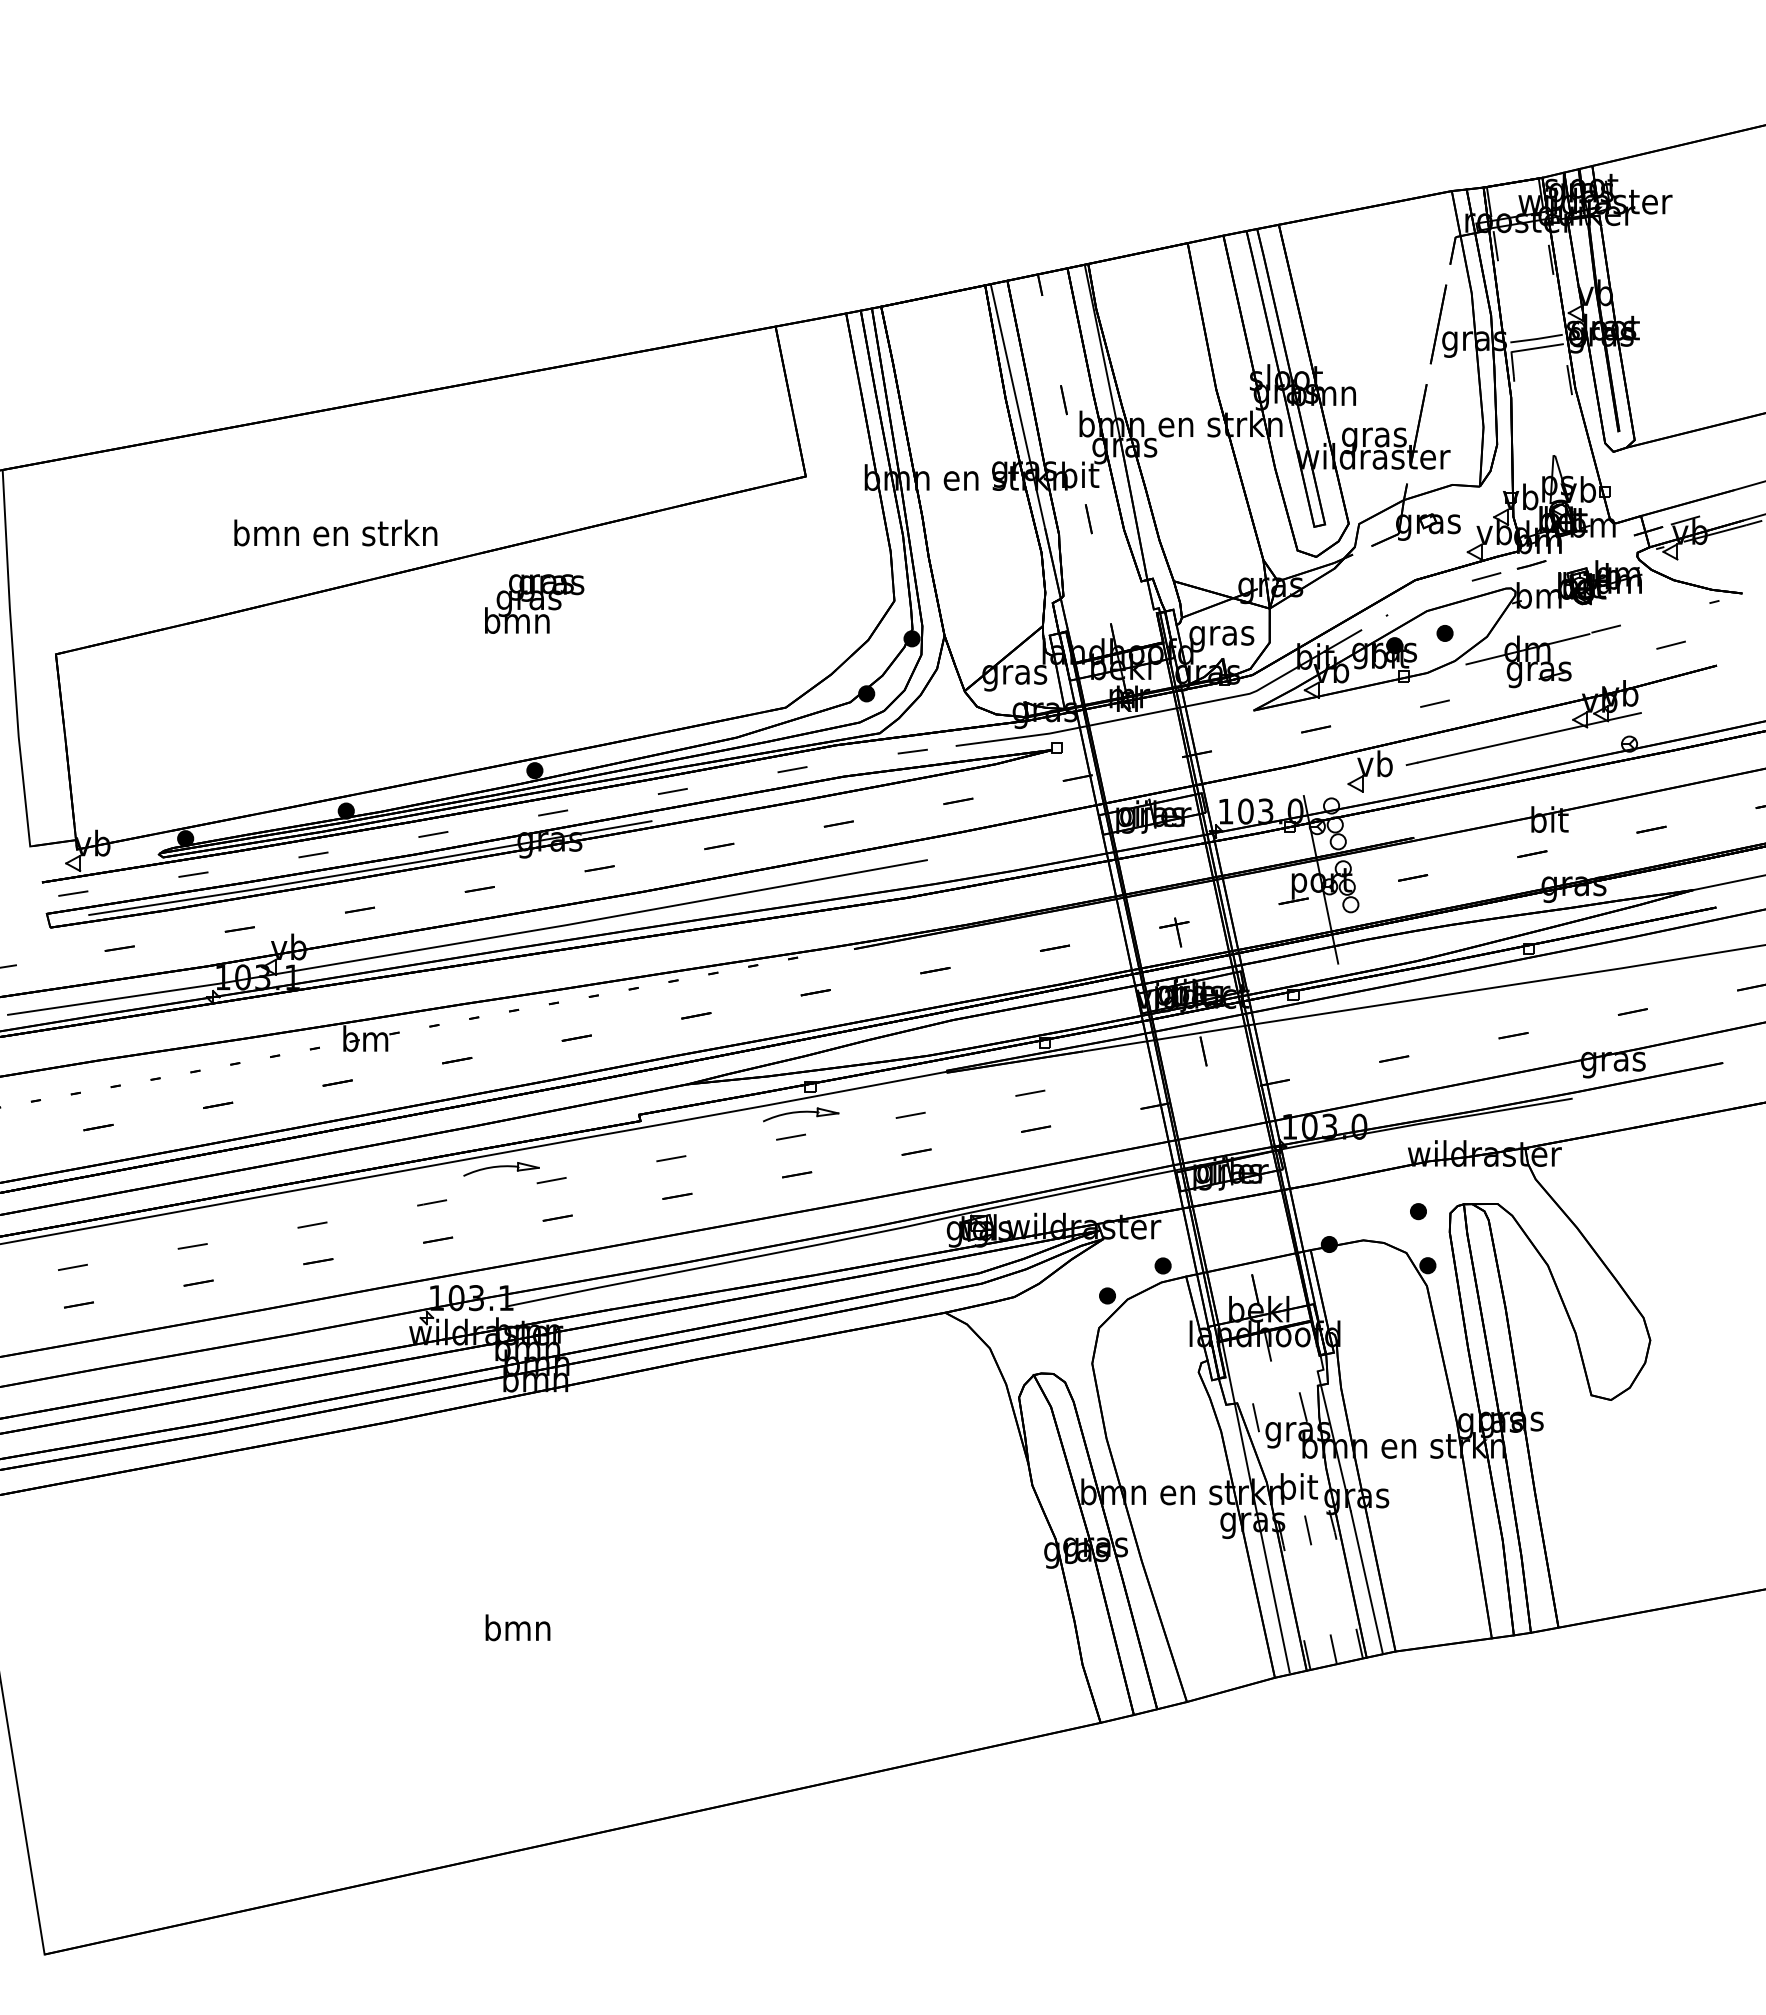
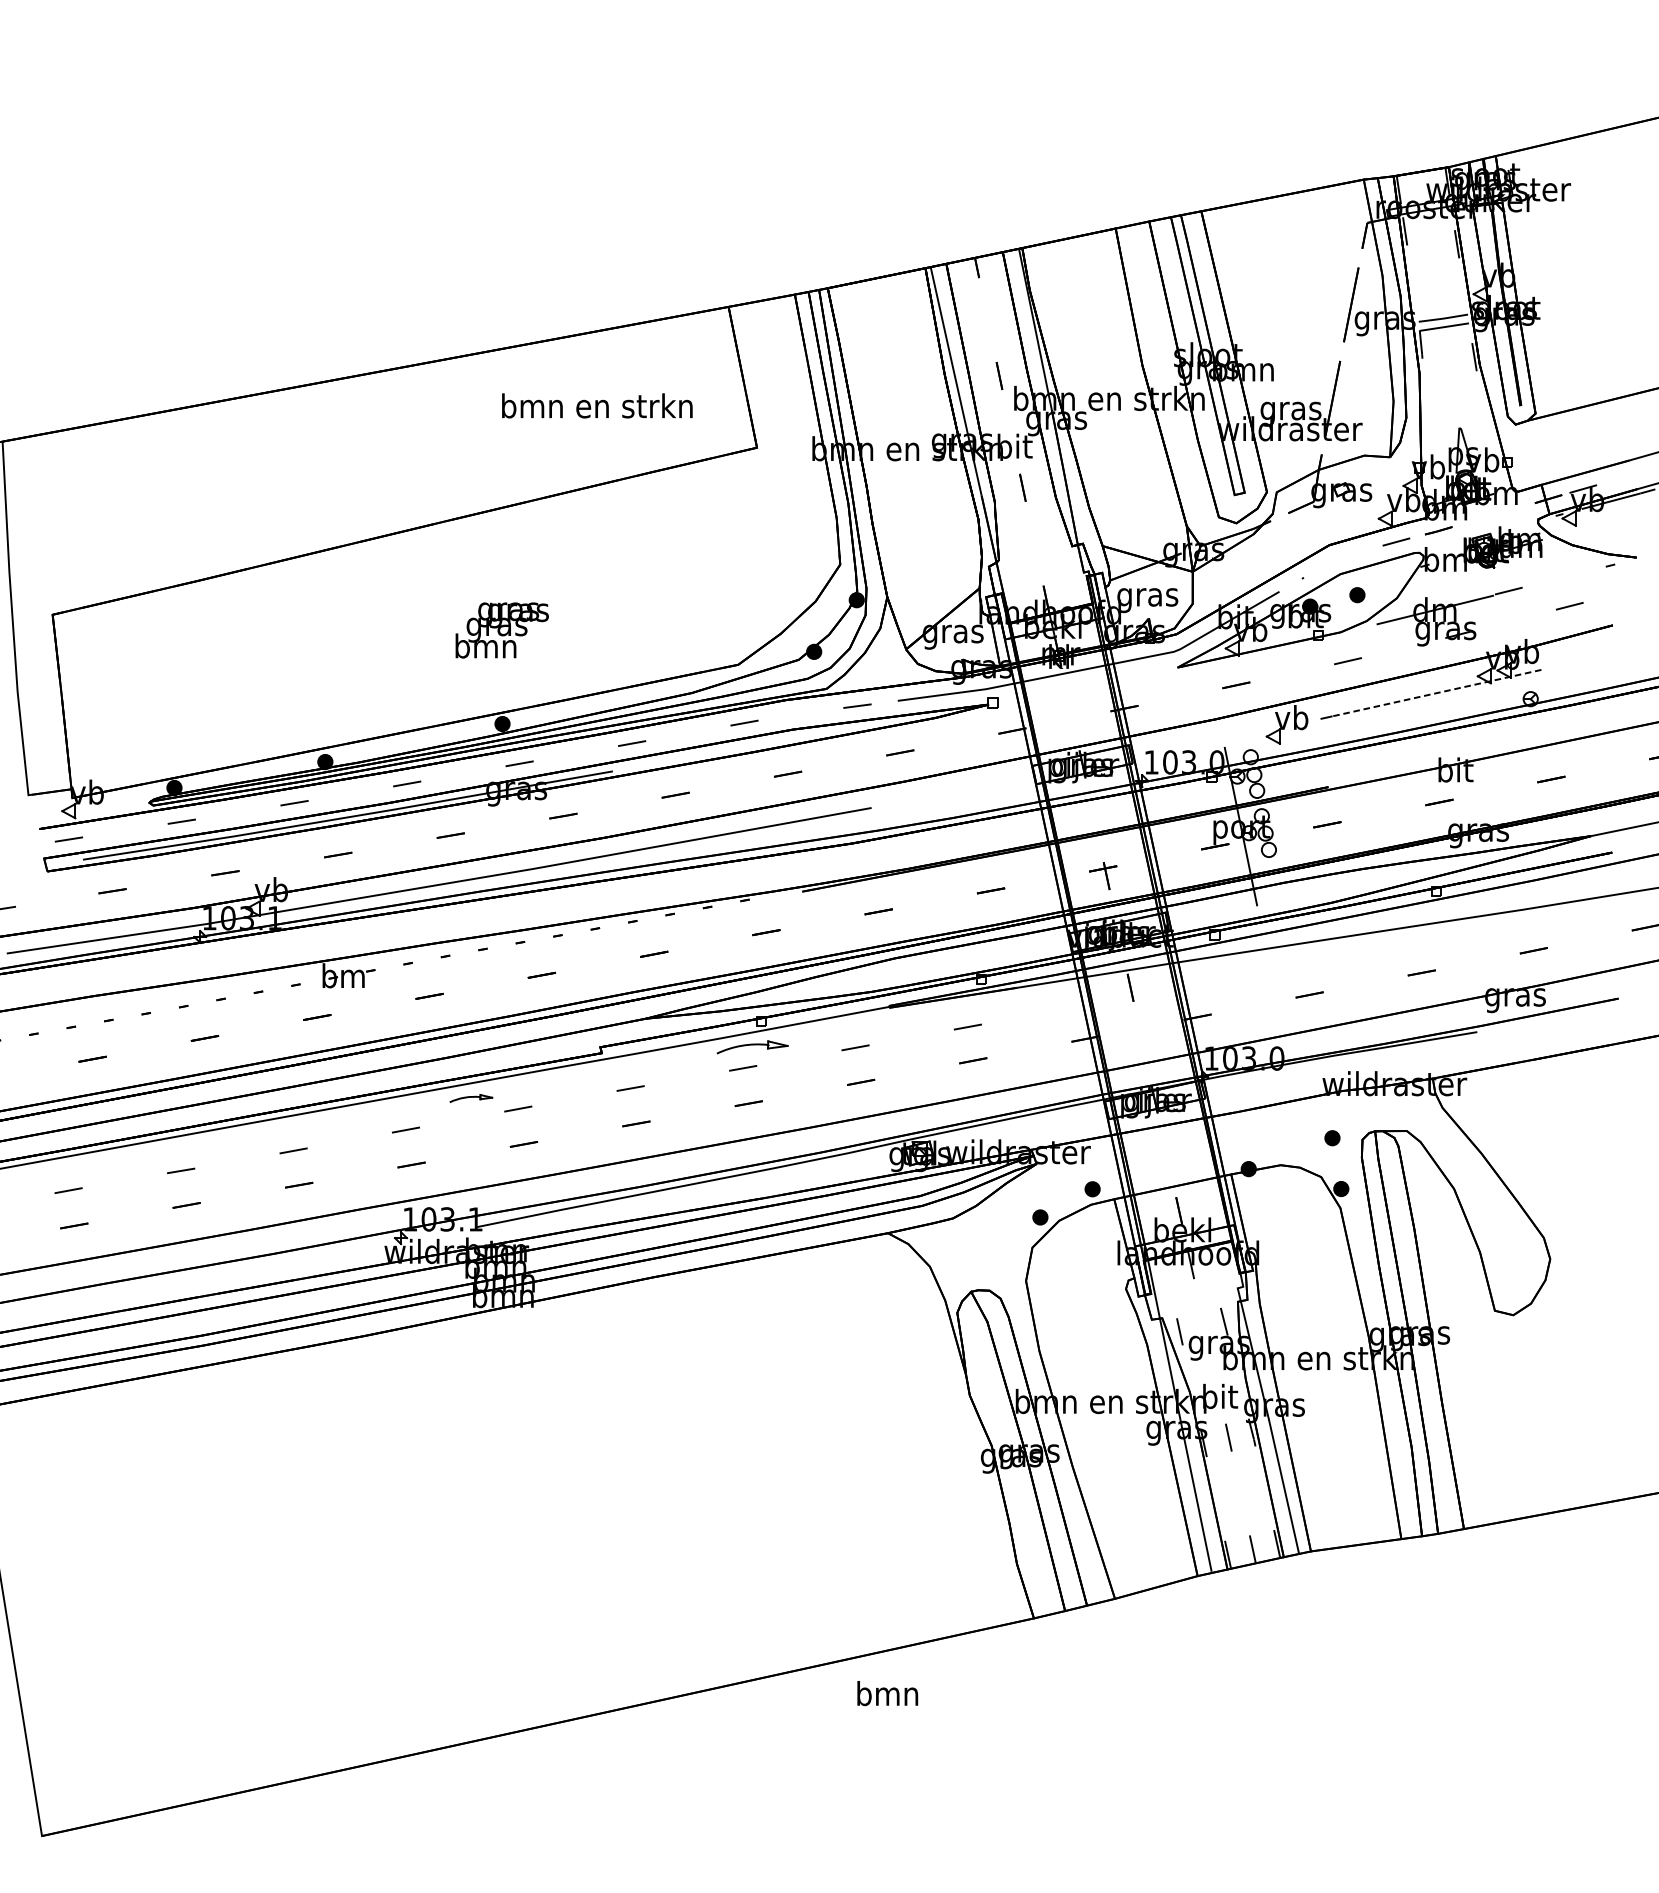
text: (335, 532) -> (597, 405), moved
text: (534, 603) -> (502, 629), moved
line: (1528, 737) -> (1435, 692), solid -> dashed
part: (501, 1169) -> (471, 1098), size x0.6
text: (517, 1627) -> (887, 1693), moved

